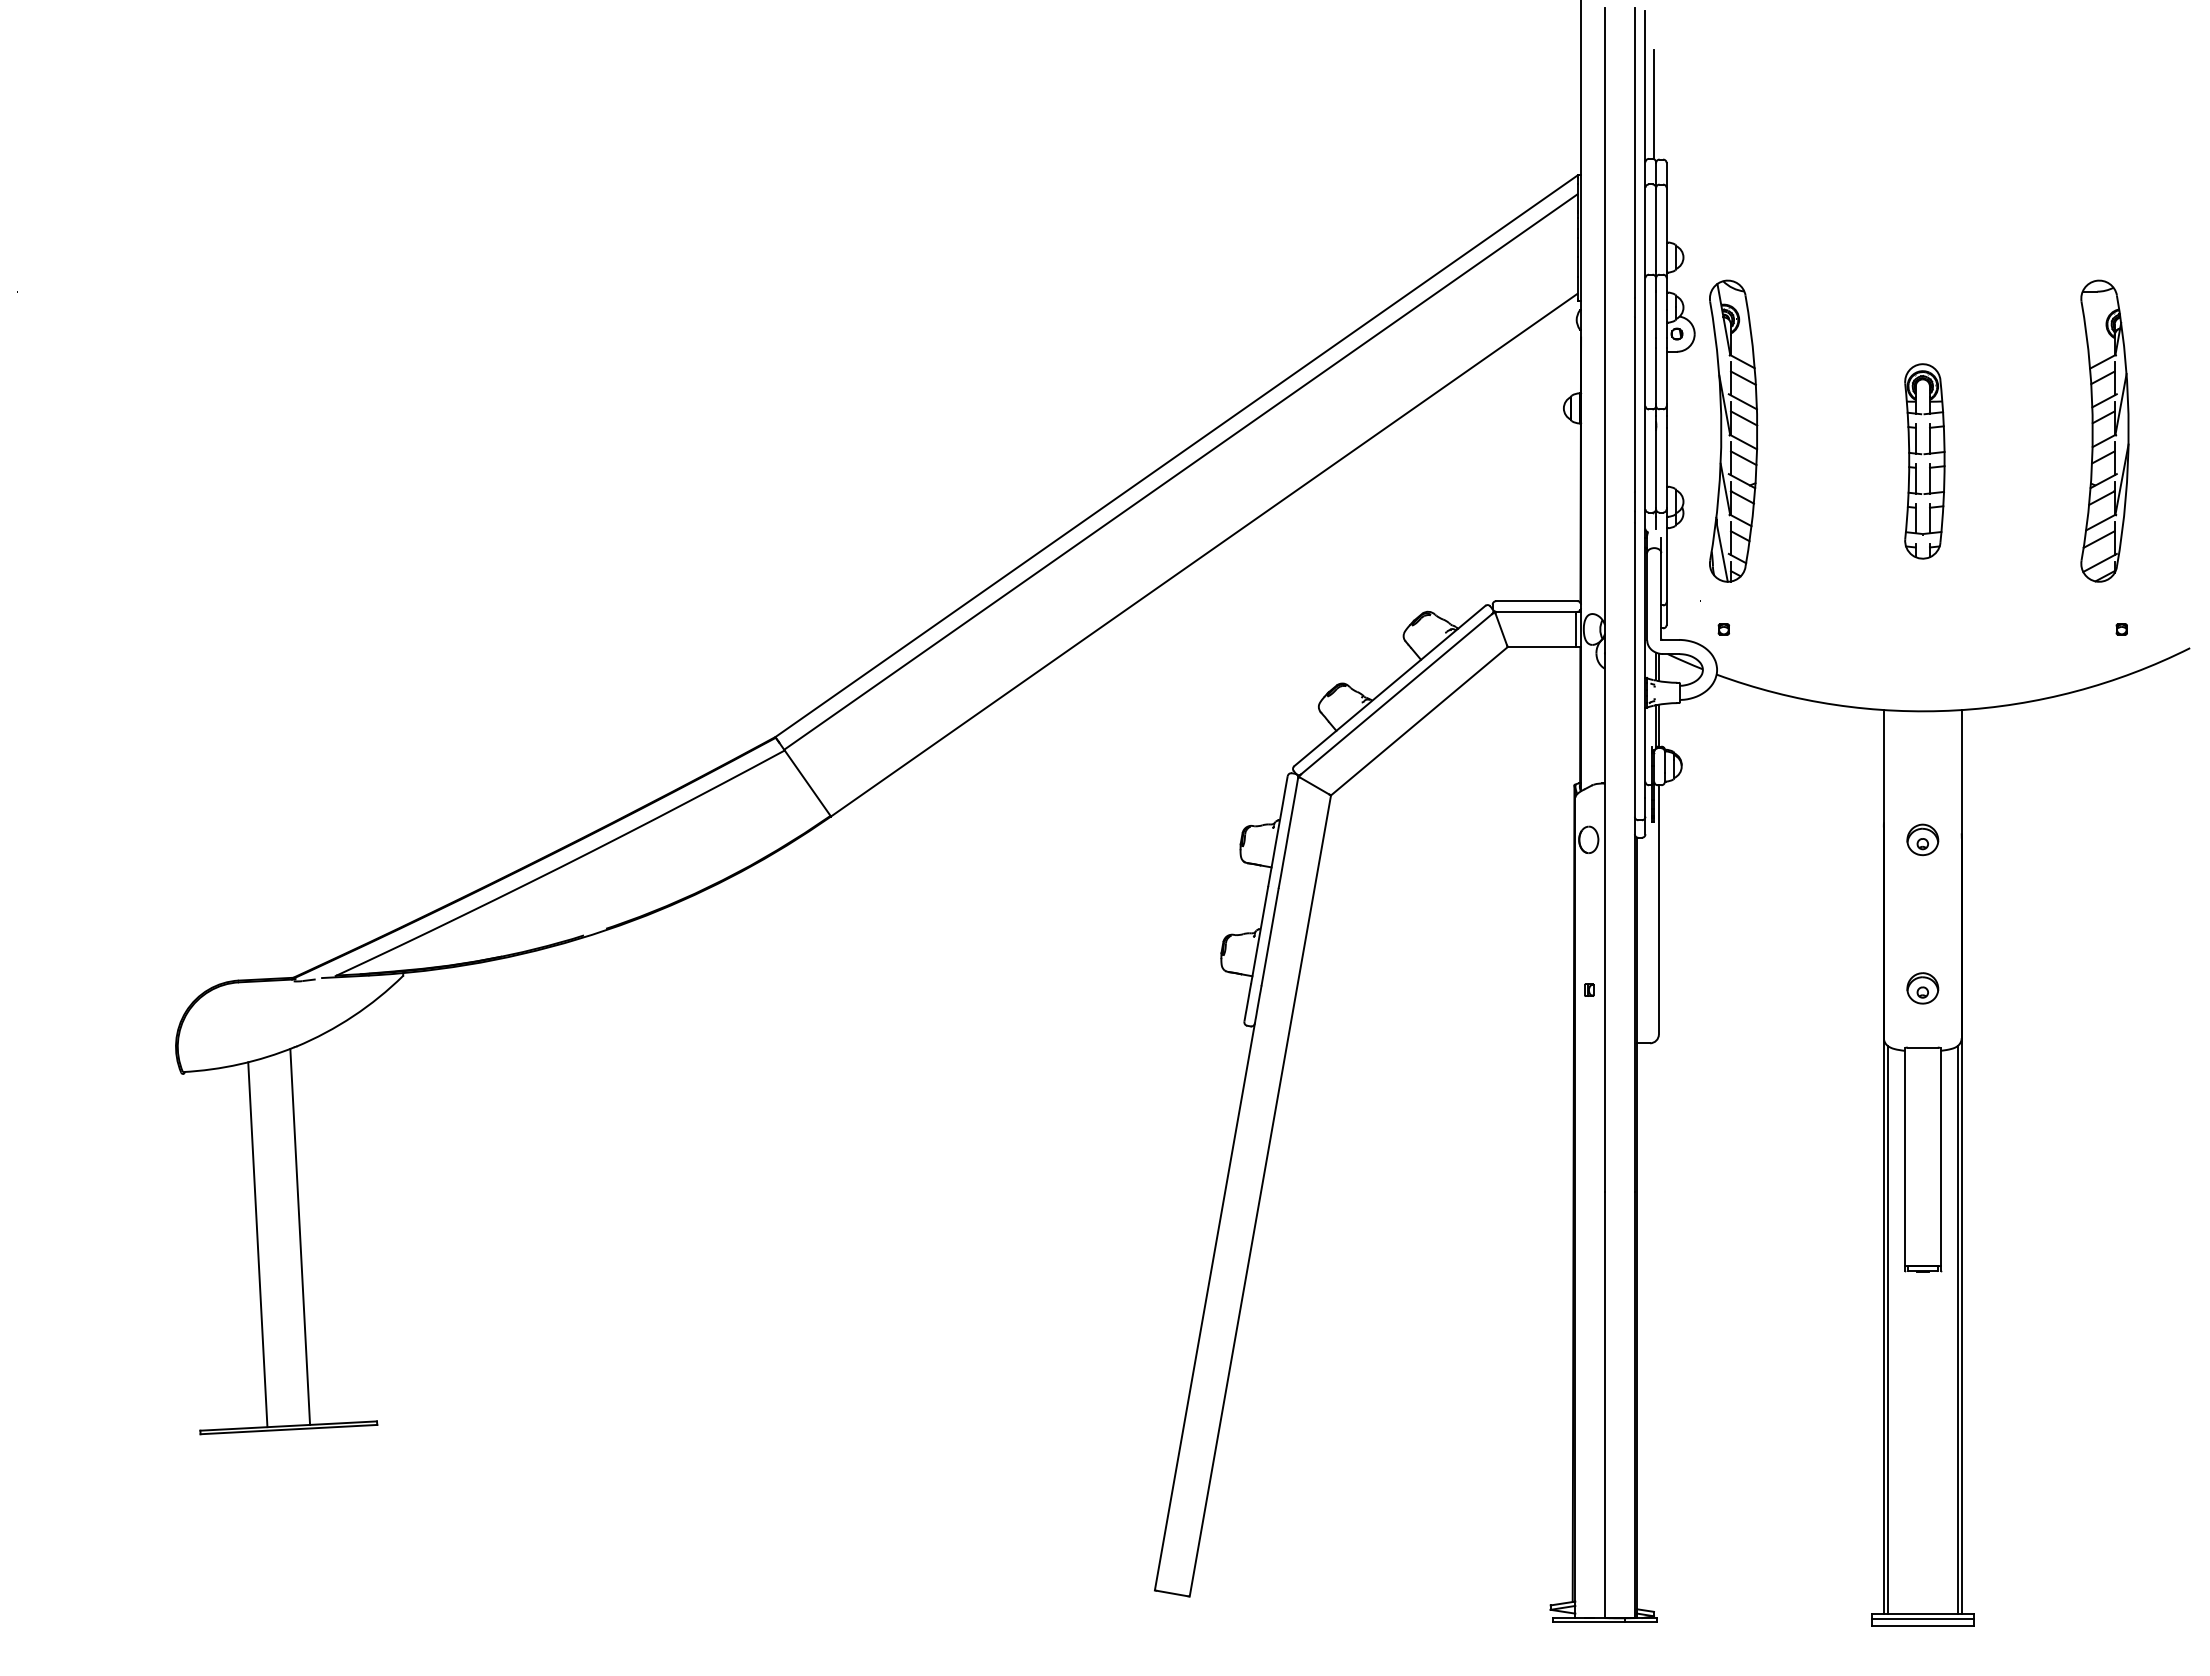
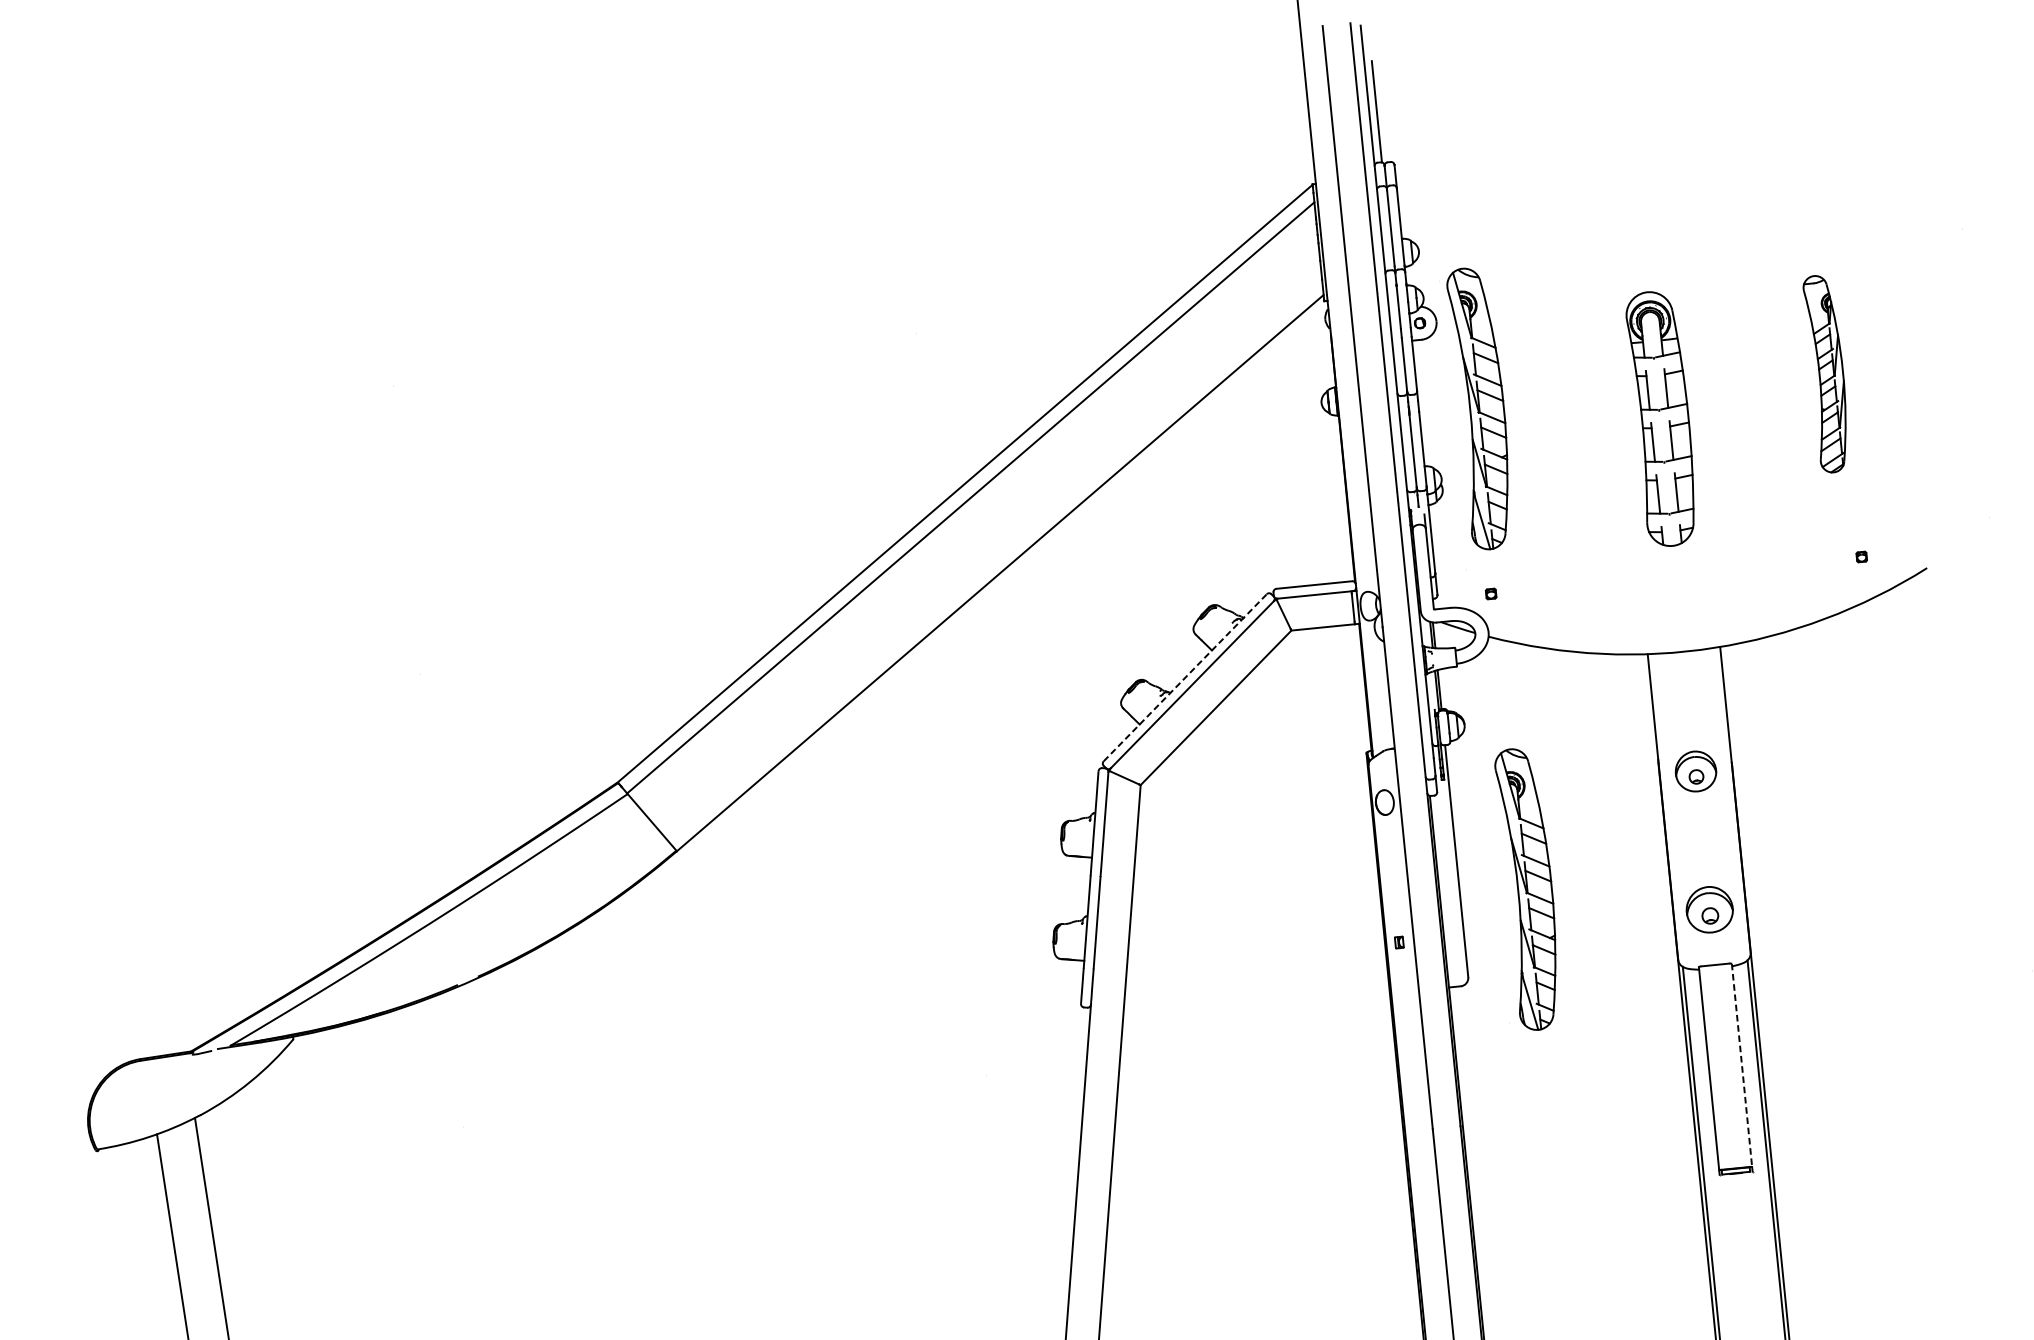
part: (2104, 430) -> (1827, 373), size x0.7
part: (1924, 461) -> (1662, 418), size x1.4
line: (1389, 686) -> (1185, 678), solid -> dashed
part: (1922, 839) -> (1695, 771), size x1.4
part: (1733, 946) -> (1529, 888), added
part: (1922, 988) -> (1709, 909), size x1.6
line: (1940, 1157) -> (1741, 1065), solid -> dashed

